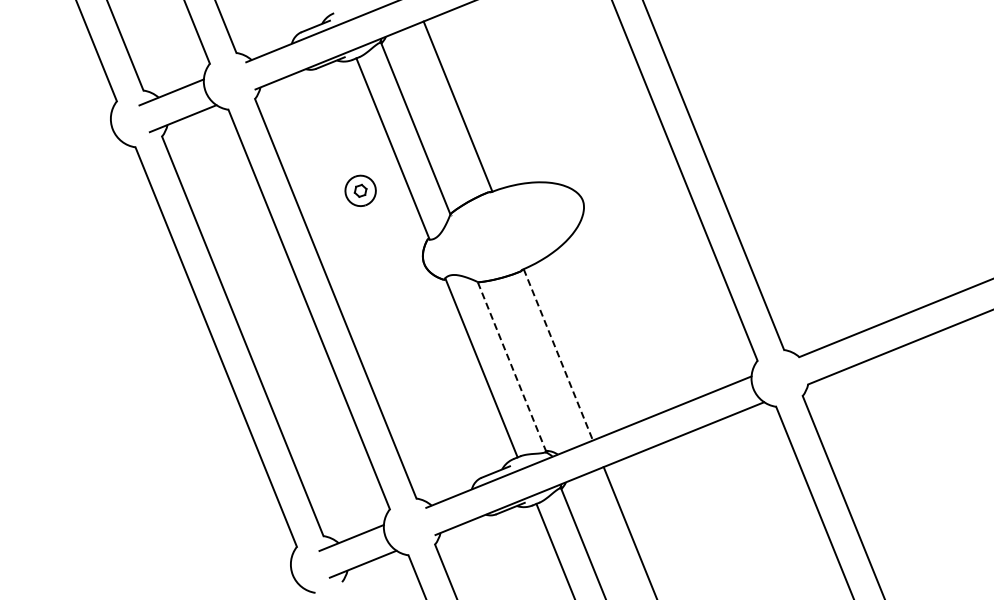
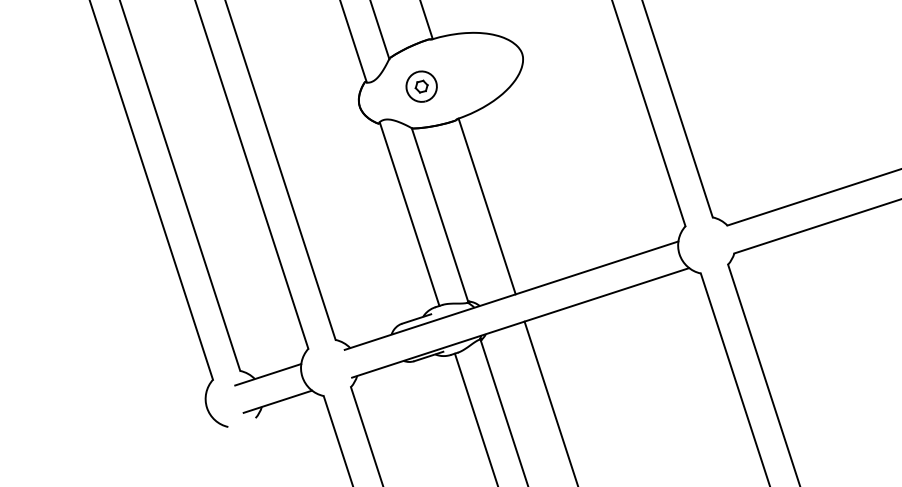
part: (360, 190) -> (421, 86), moved
line: (558, 355) -> (487, 207), dashed -> solid
line: (512, 367) -> (440, 215), dashed -> solid

